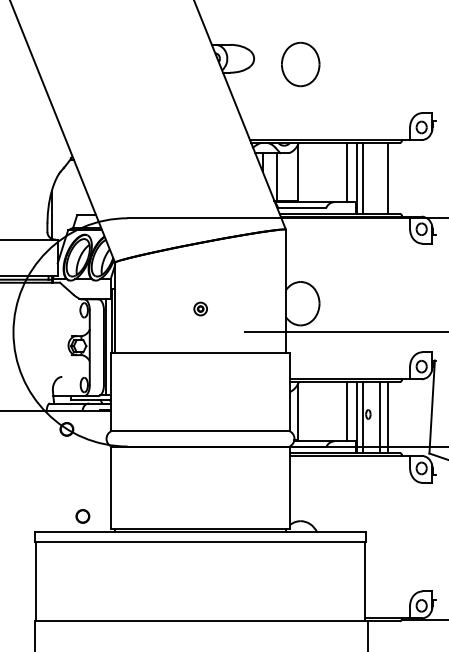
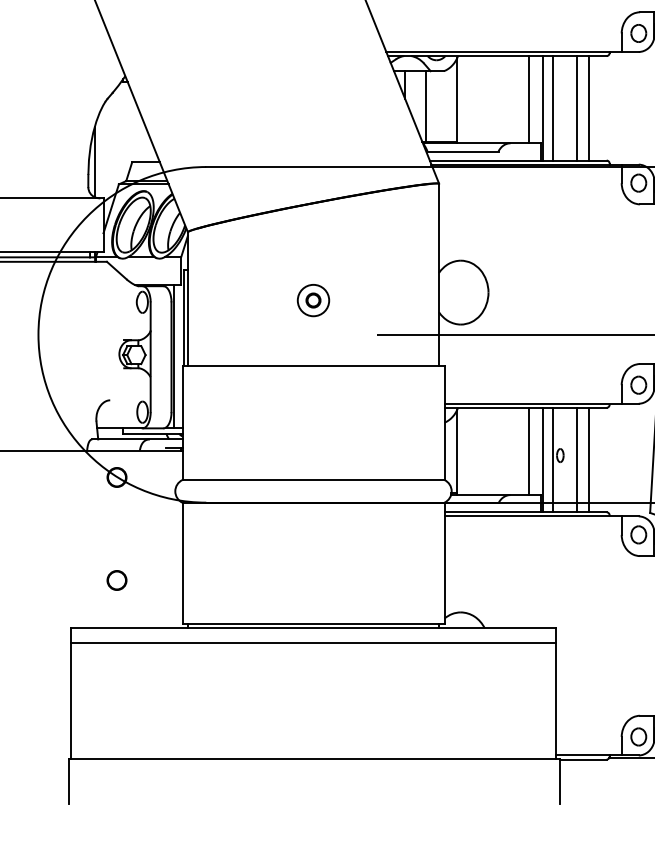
line: (379, 177) -> (576, 107), added
part: (200, 308) -> (313, 299), size x1.67
part: (82, 516) -> (116, 580), moved

